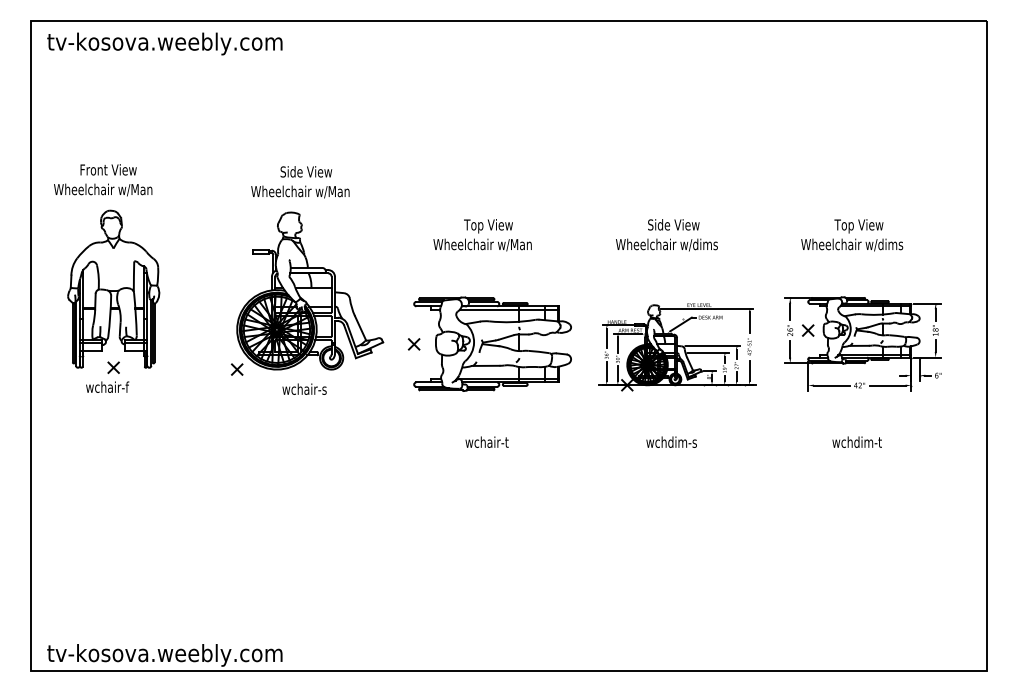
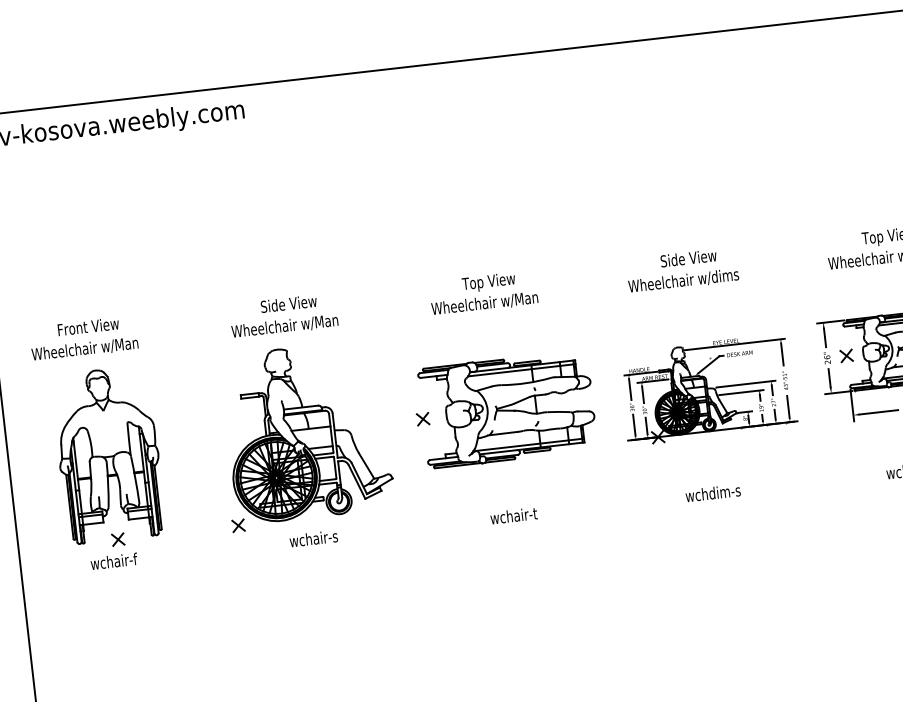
part: (107, 278) -> (100, 444), moved
part: (307, 280) -> (303, 420), moved

